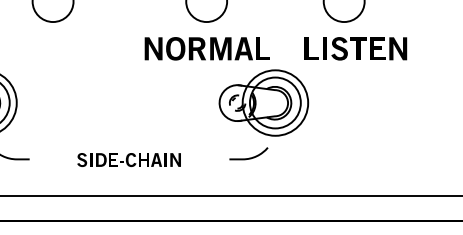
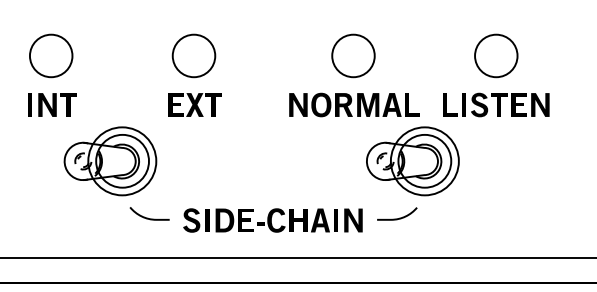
part: (53, 48) -> (194, 104), added
part: (355, 48) -> (496, 104), moved
part: (128, 160) -> (272, 220), size x1.67

